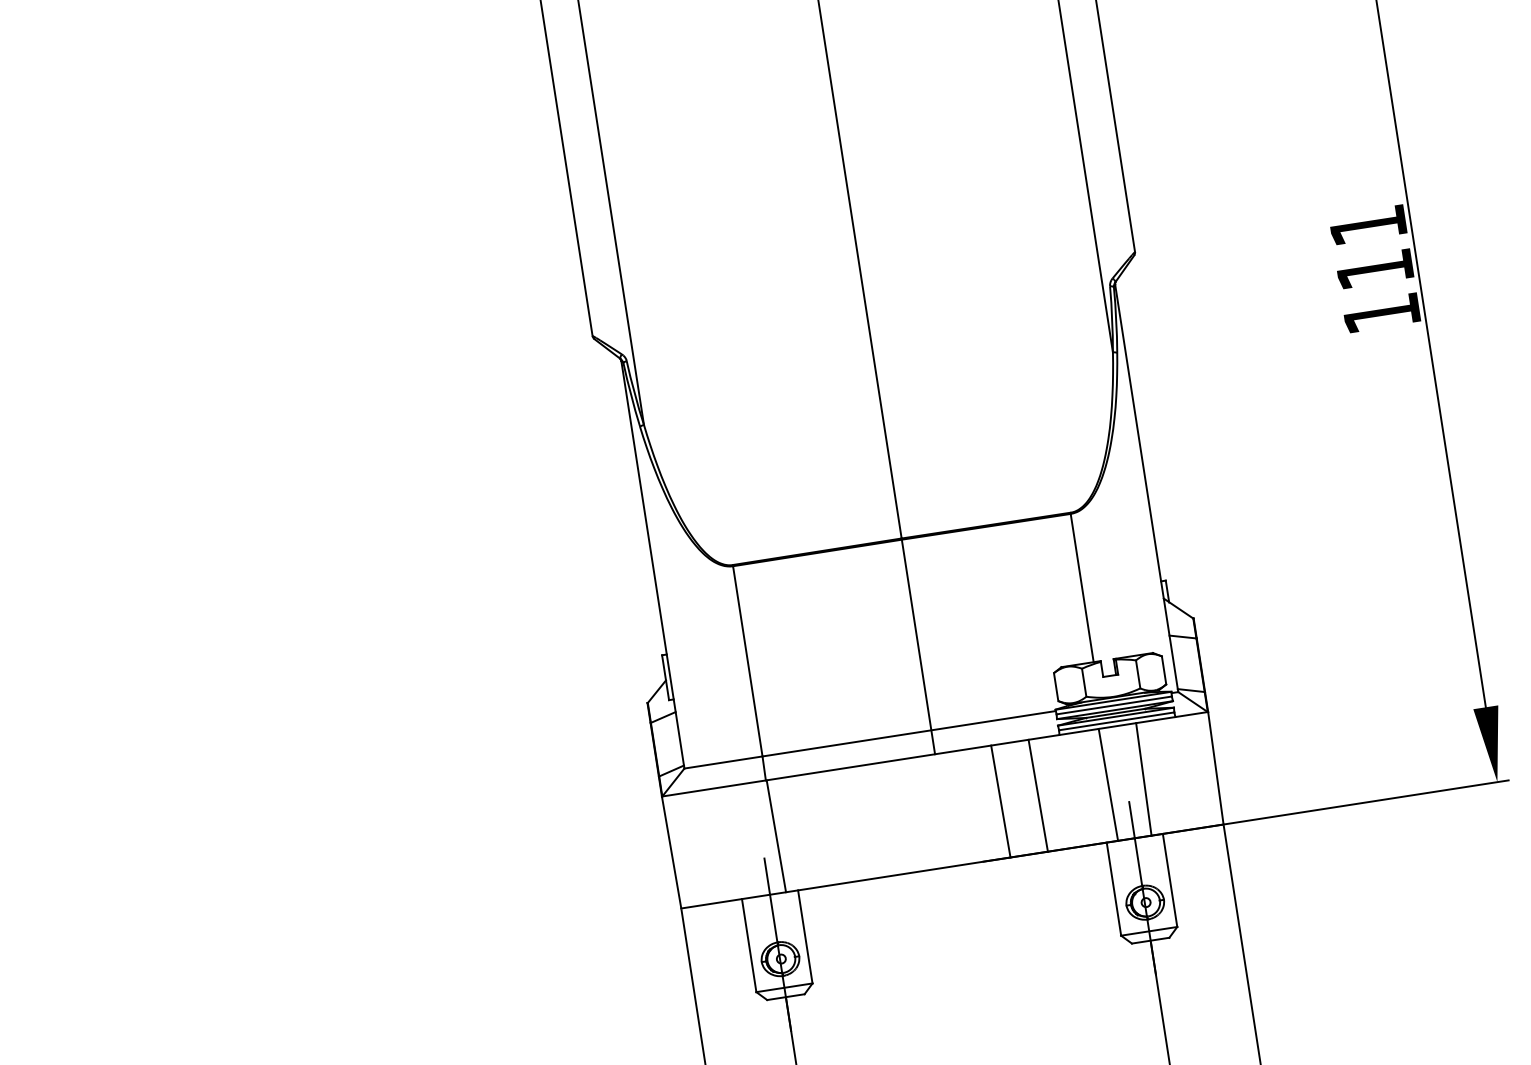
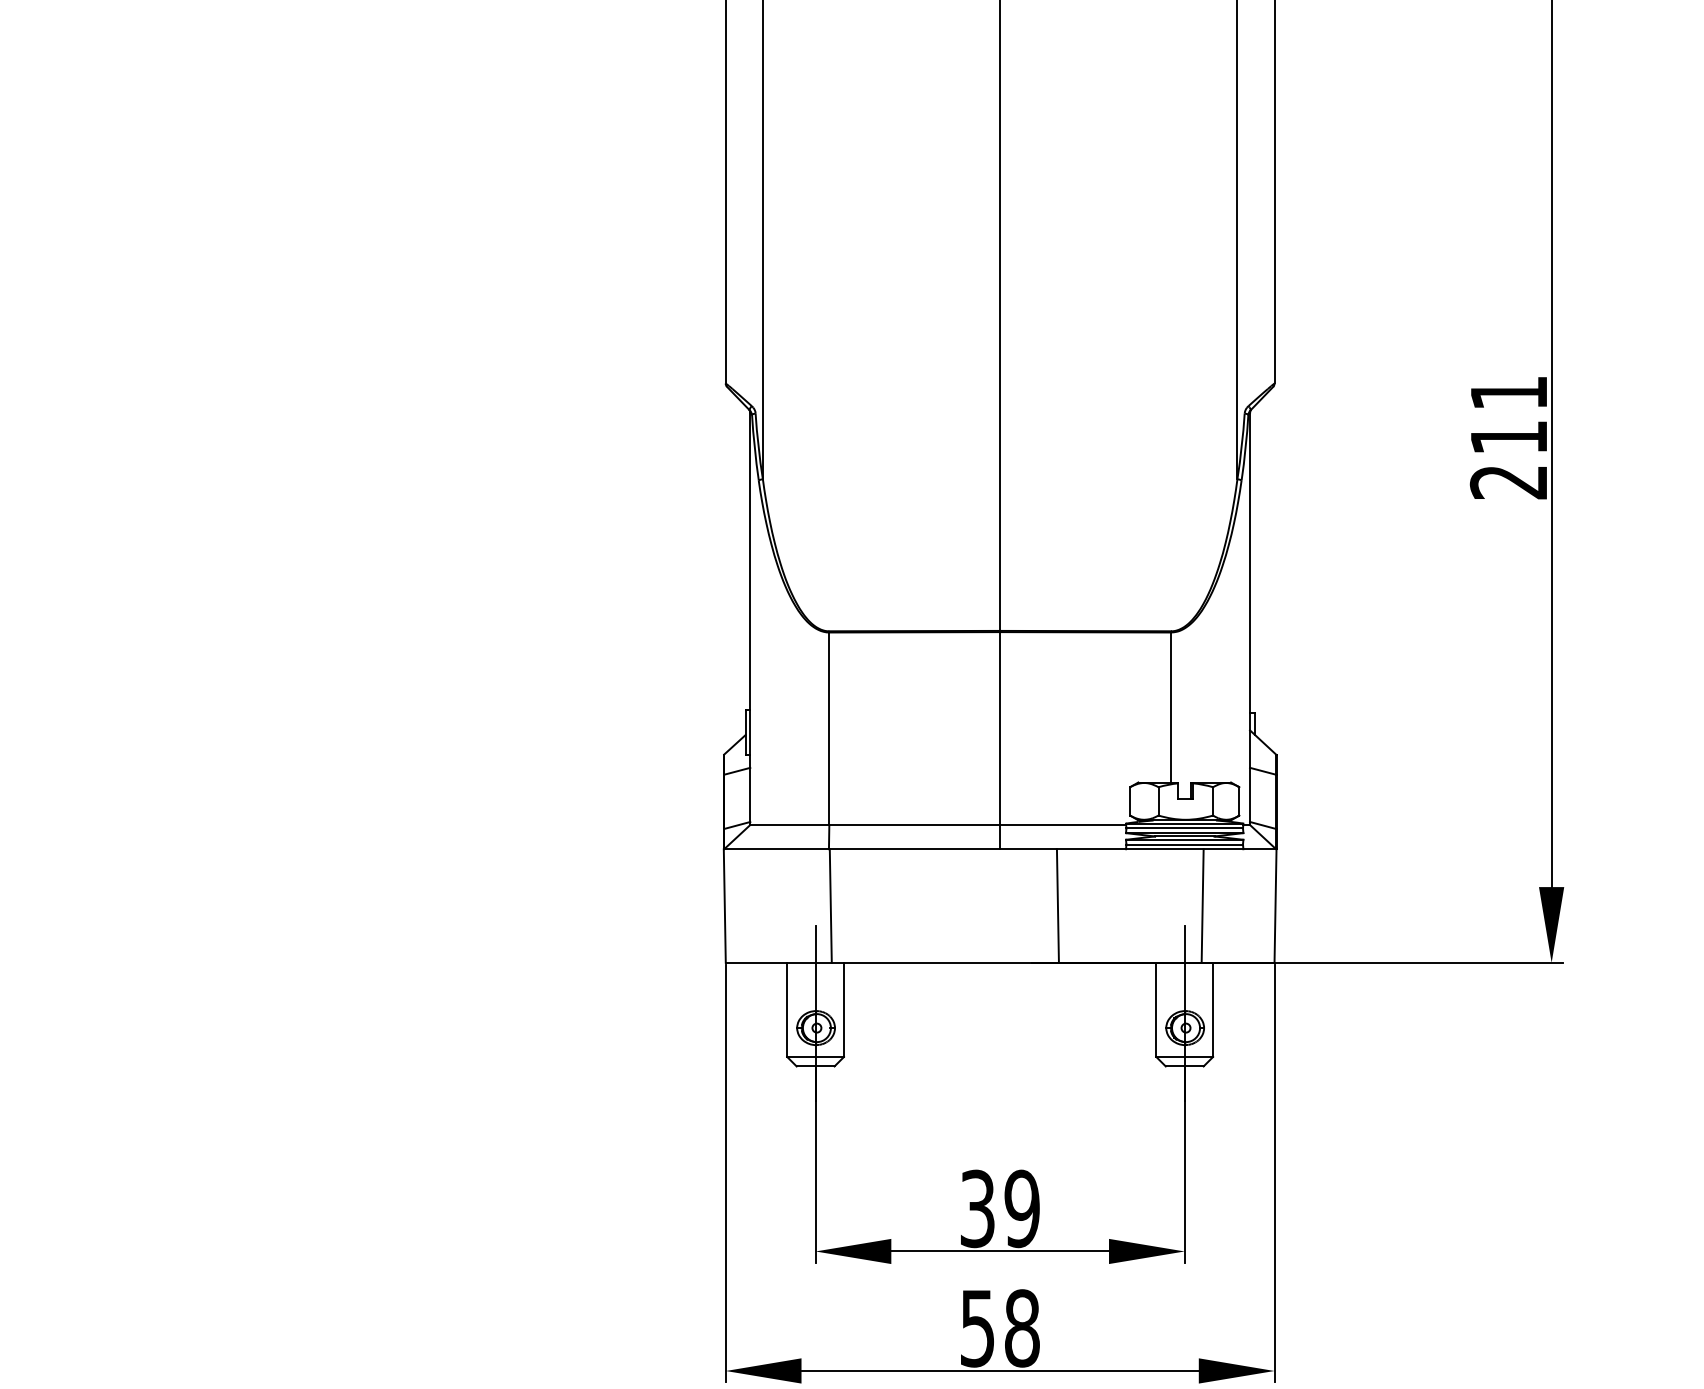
text: (1380, 314) -> (1507, 482), 111 -> 211
line: (1108, 784) -> (1166, 905), removed
line: (1037, 795) -> (1095, 905), removed

